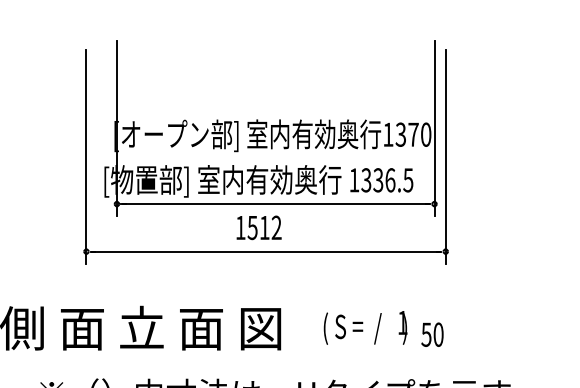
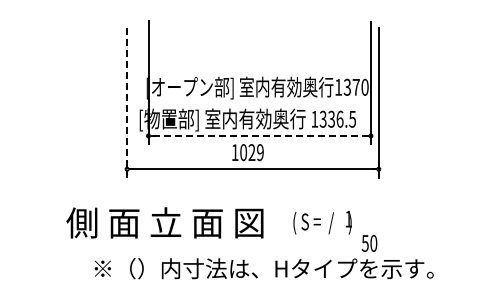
line: (86, 156) -> (127, 102), solid -> dashed
line: (276, 203) -> (260, 135), solid -> dashed
text: (263, 227) -> (251, 152), 1512 -> 1029
text: (432, 334) -> (369, 243), moved

